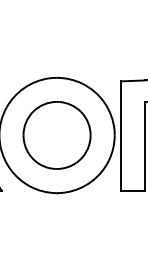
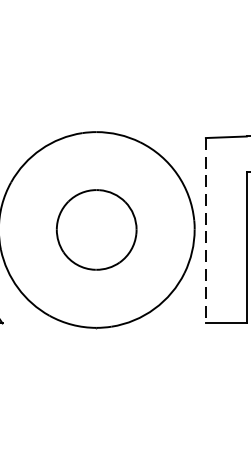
part: (56, 135) -> (95, 230), size x0.7
line: (121, 135) -> (206, 230), solid -> dashed

